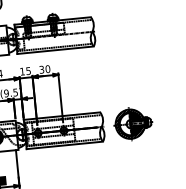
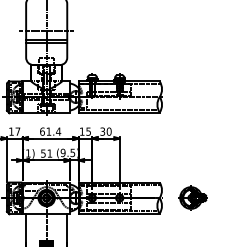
part: (132, 123) -> (192, 197), size x0.7

